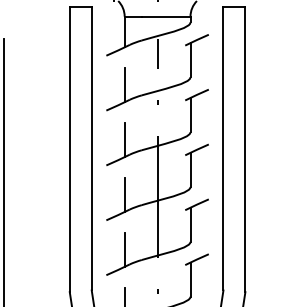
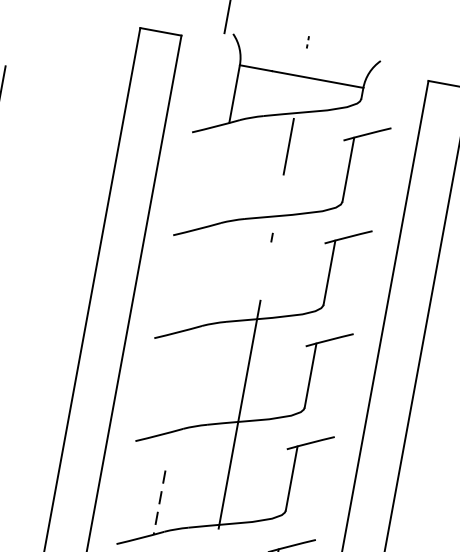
line: (124, 85) -> (215, 194), removed
line: (124, 139) -> (197, 295), removed
line: (124, 194) -> (178, 398), removed
line: (124, 250) -> (159, 503), solid -> dashed

